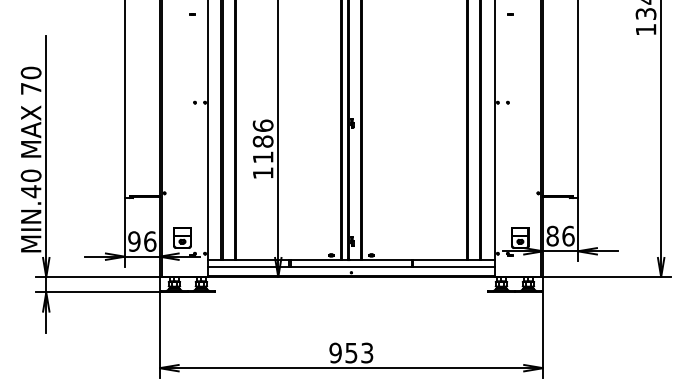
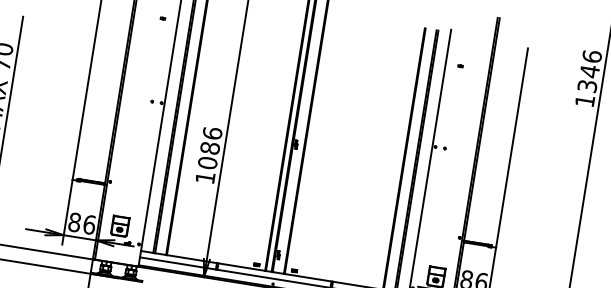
text: (262, 157) -> (207, 163), 1186 -> 1086
text: (134, 241) -> (74, 222), 96 -> 86

